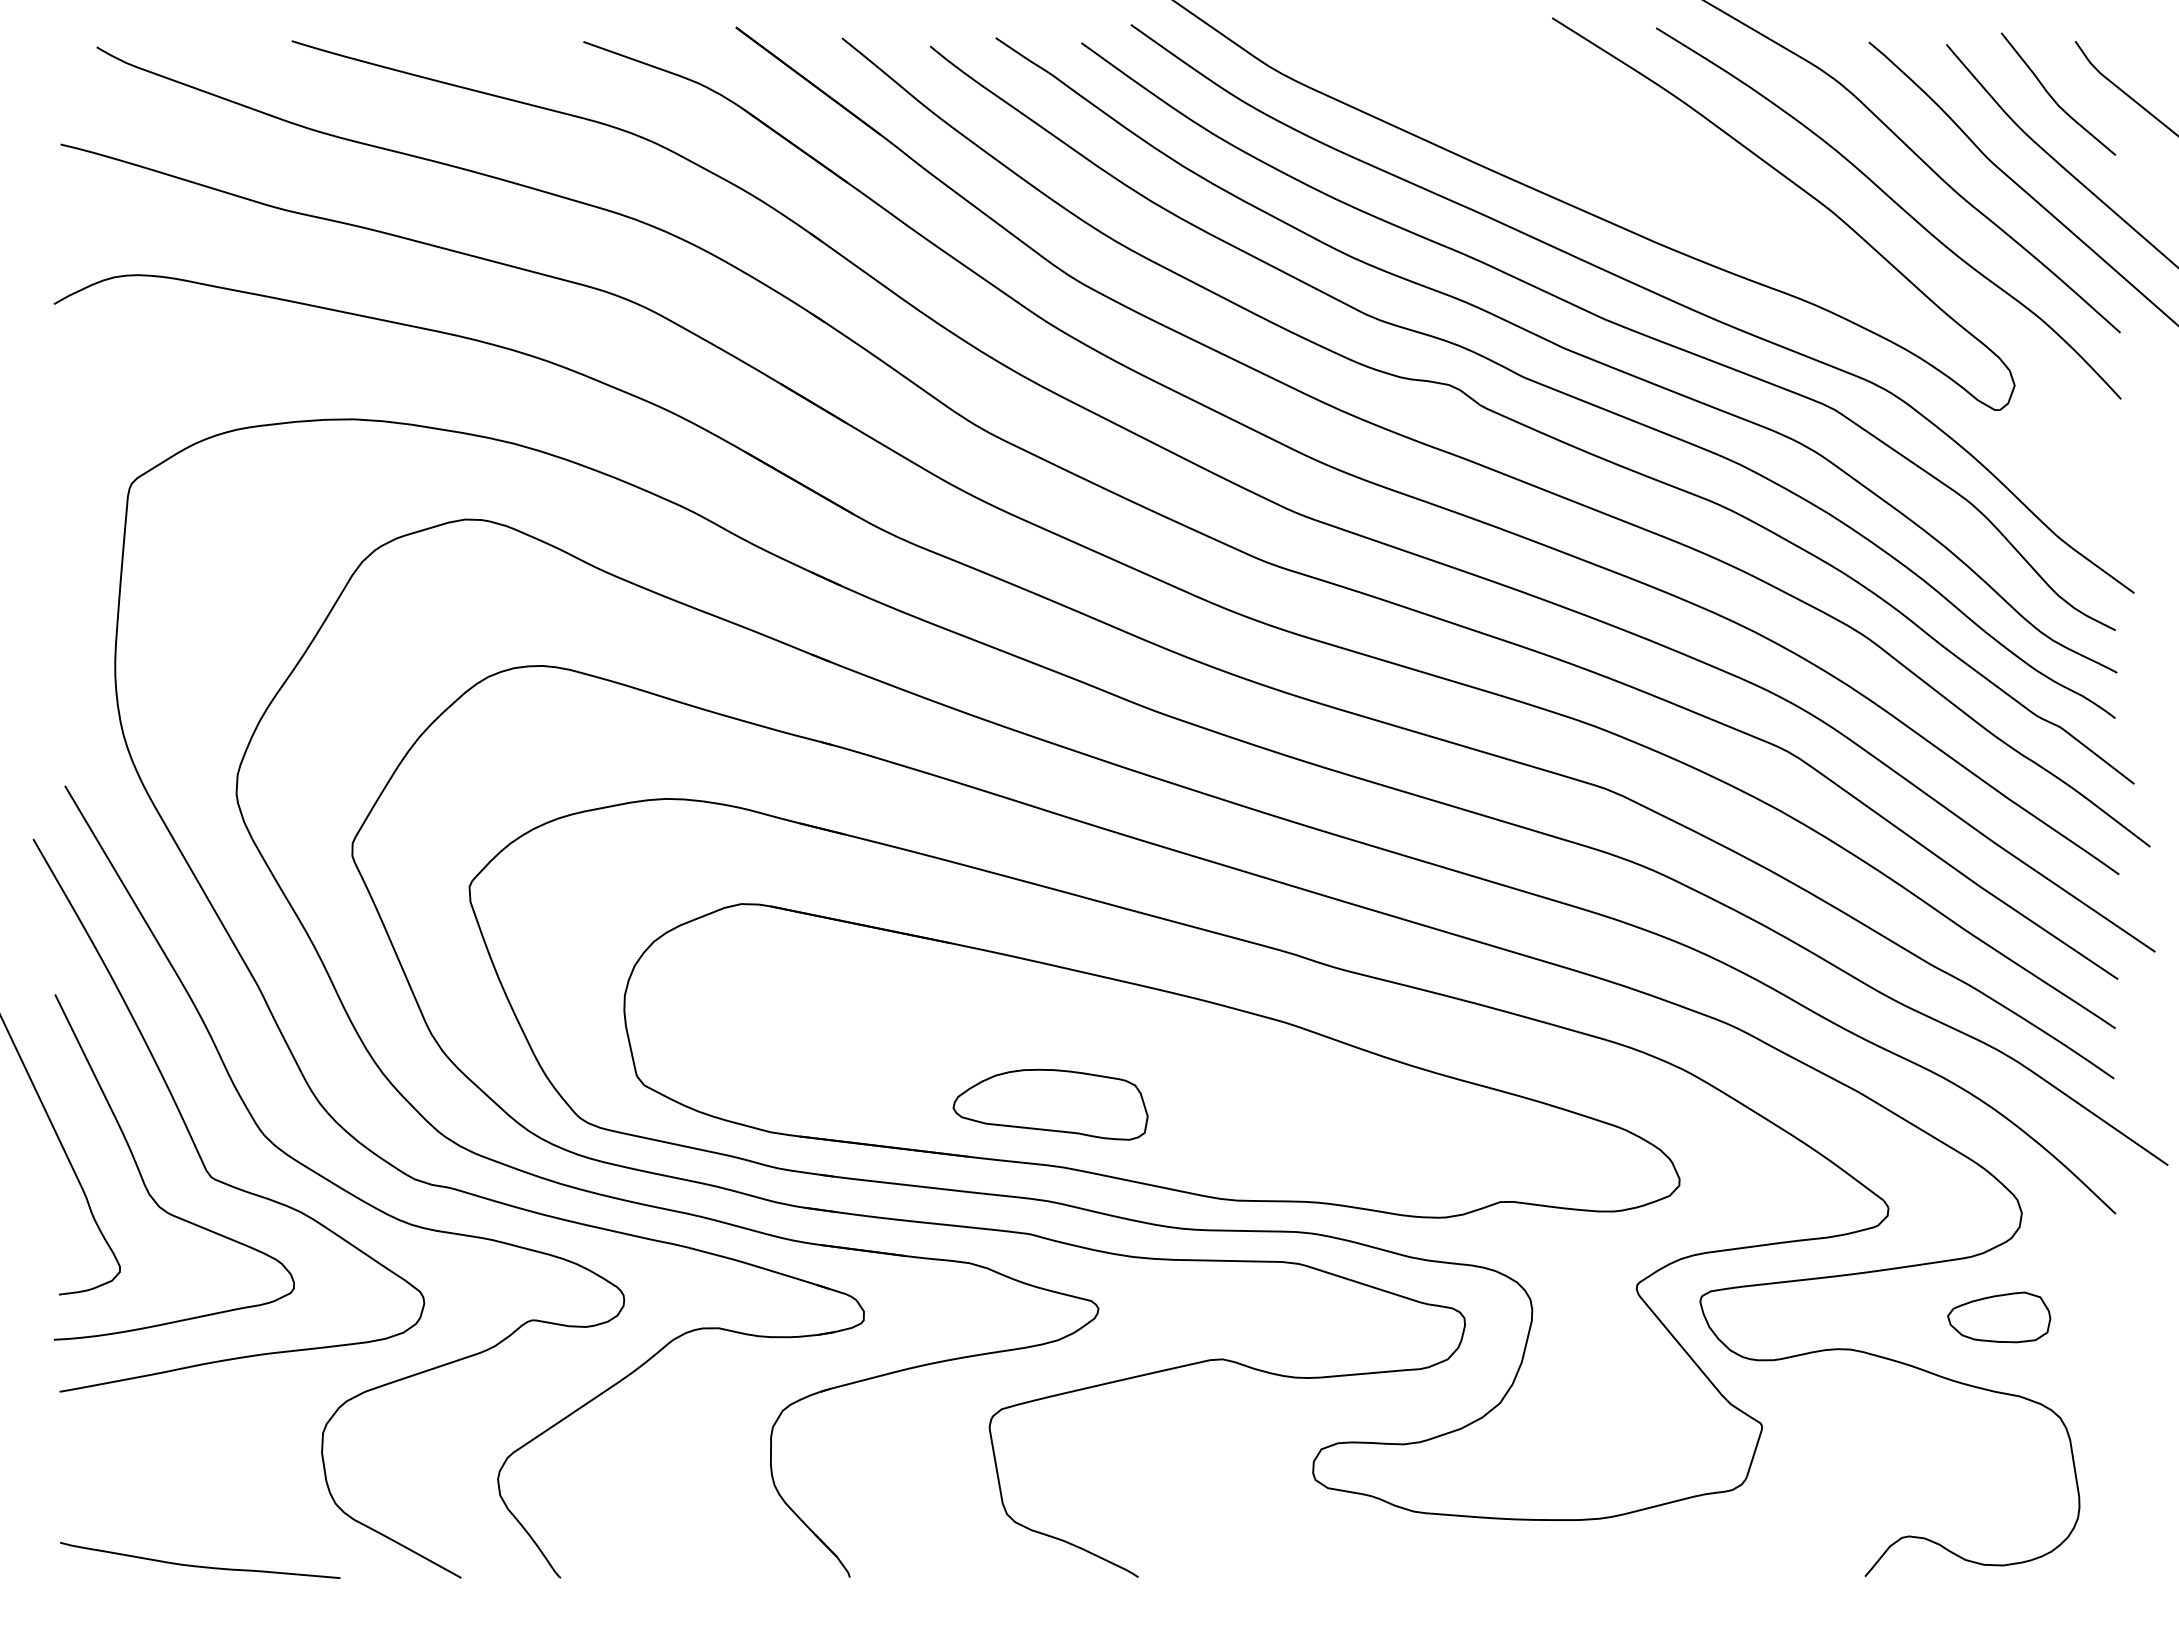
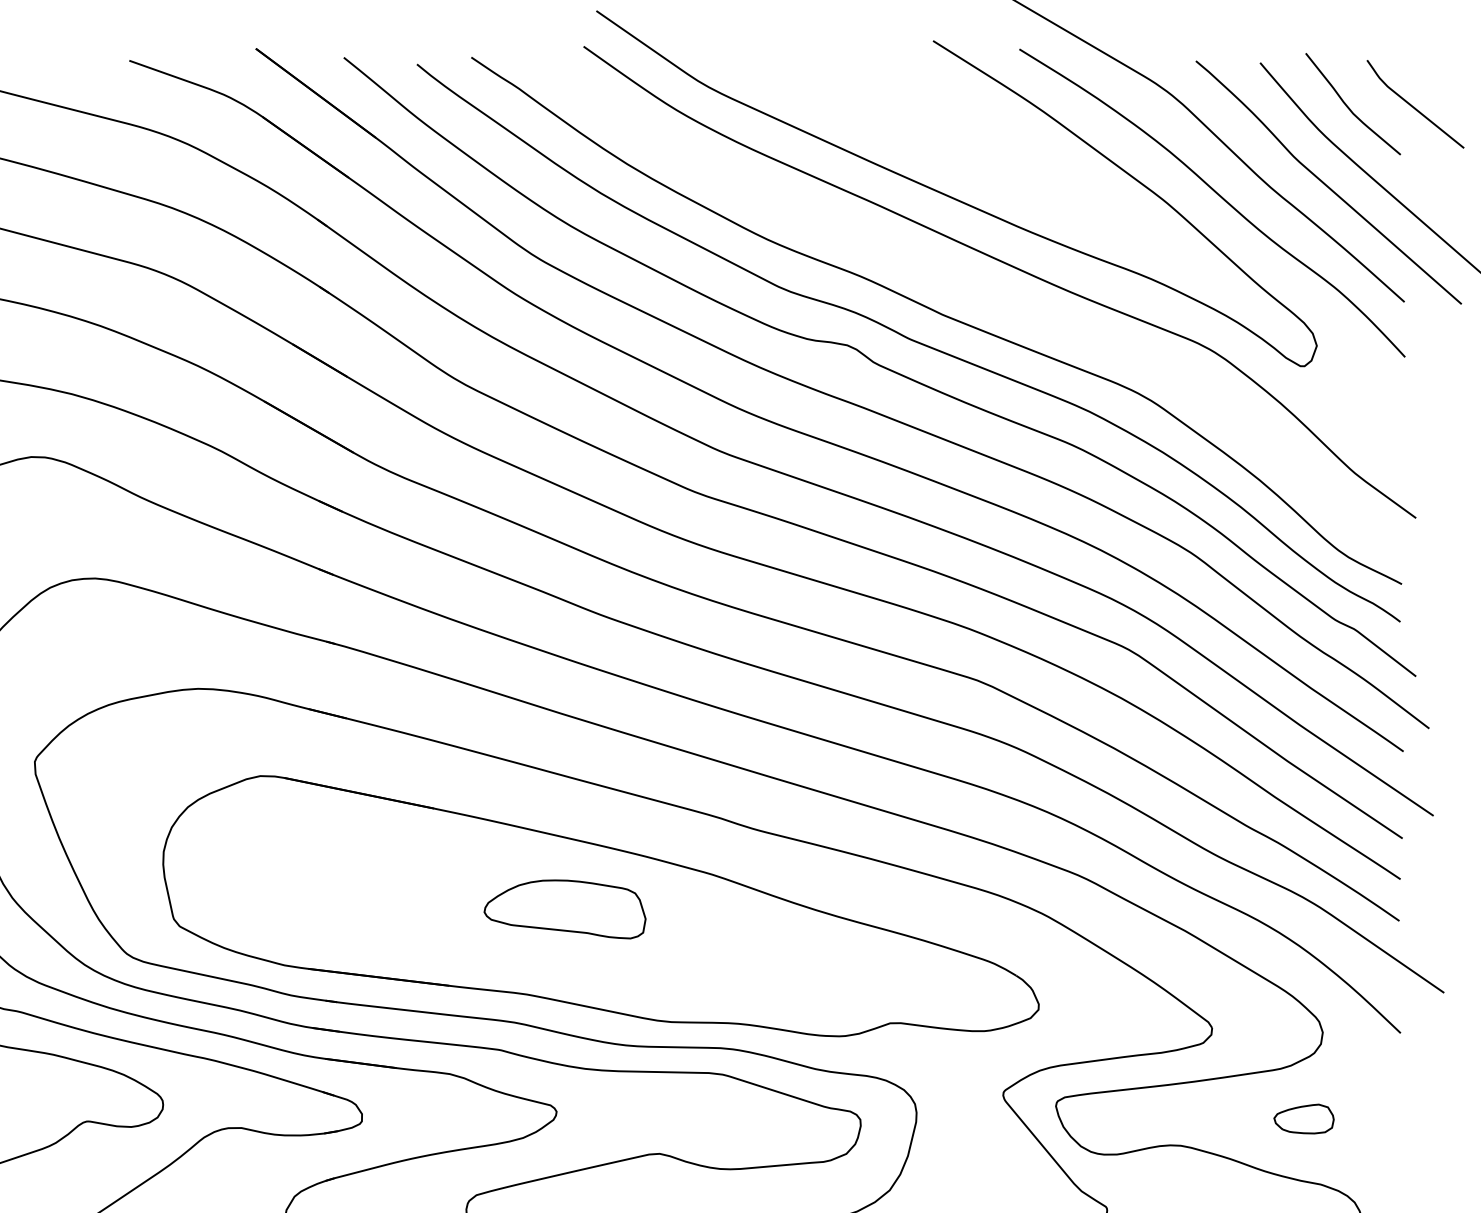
curve: (1604, 320) -> (976, 291), removed
part: (1050, 1104) -> (564, 909), moved
part: (1999, 1317) -> (1304, 1119), size x0.7

